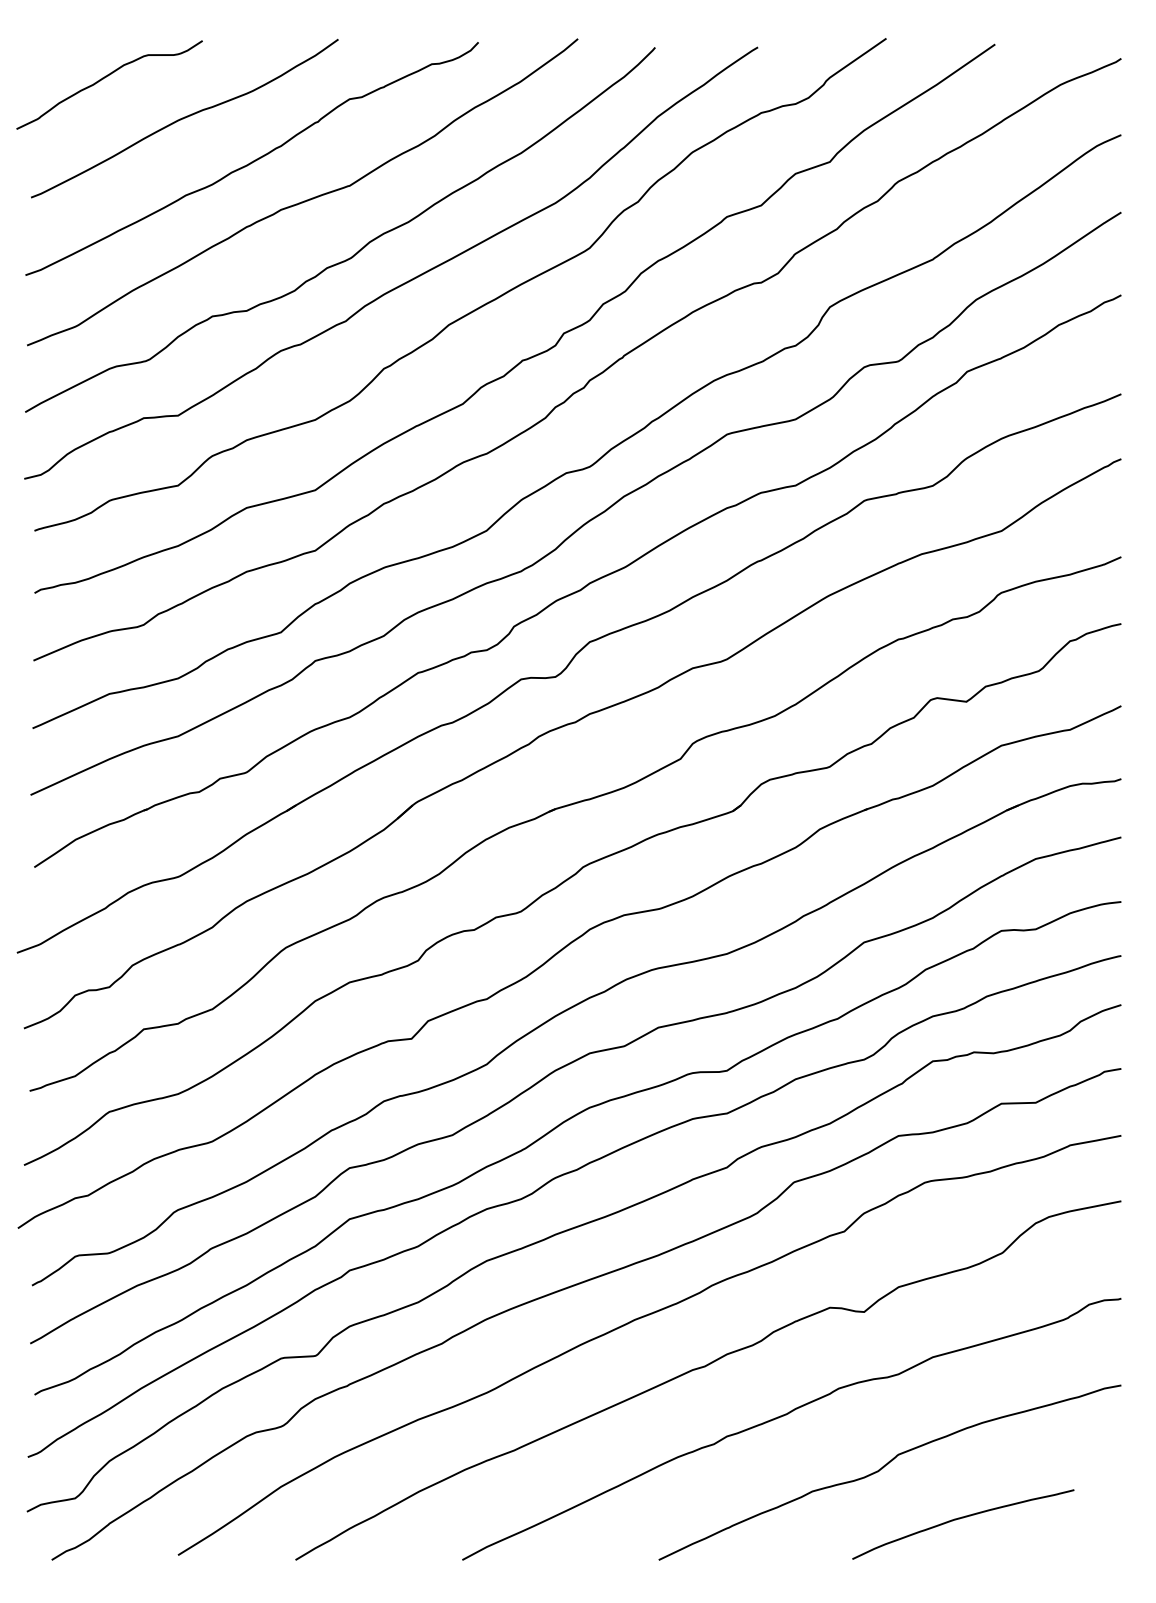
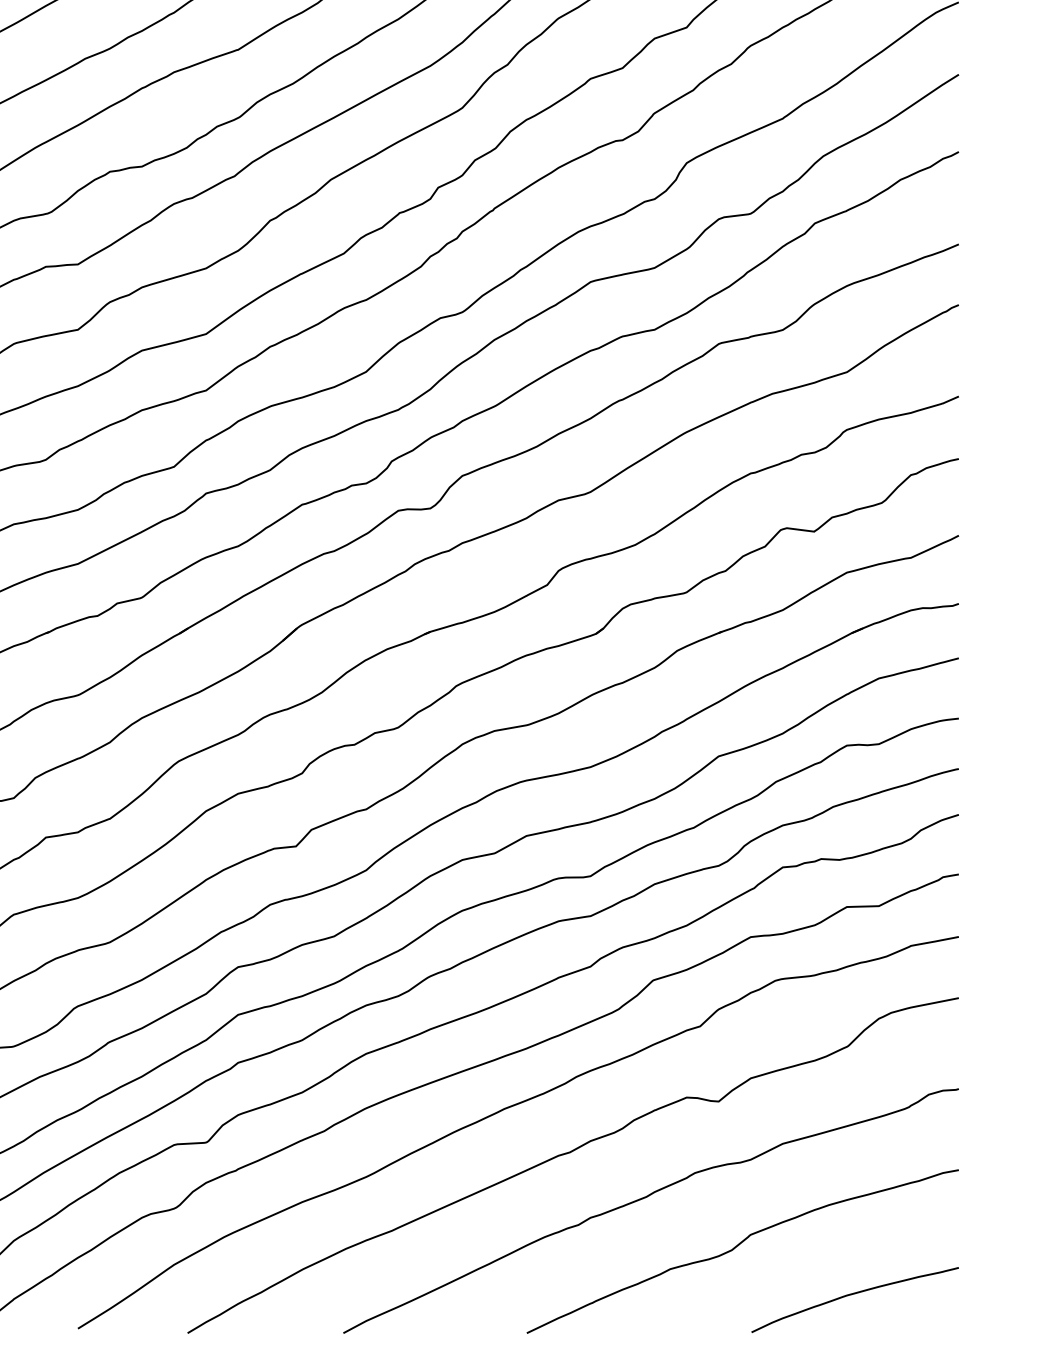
curve: (963, 1518) -> (855, 1294), moved

